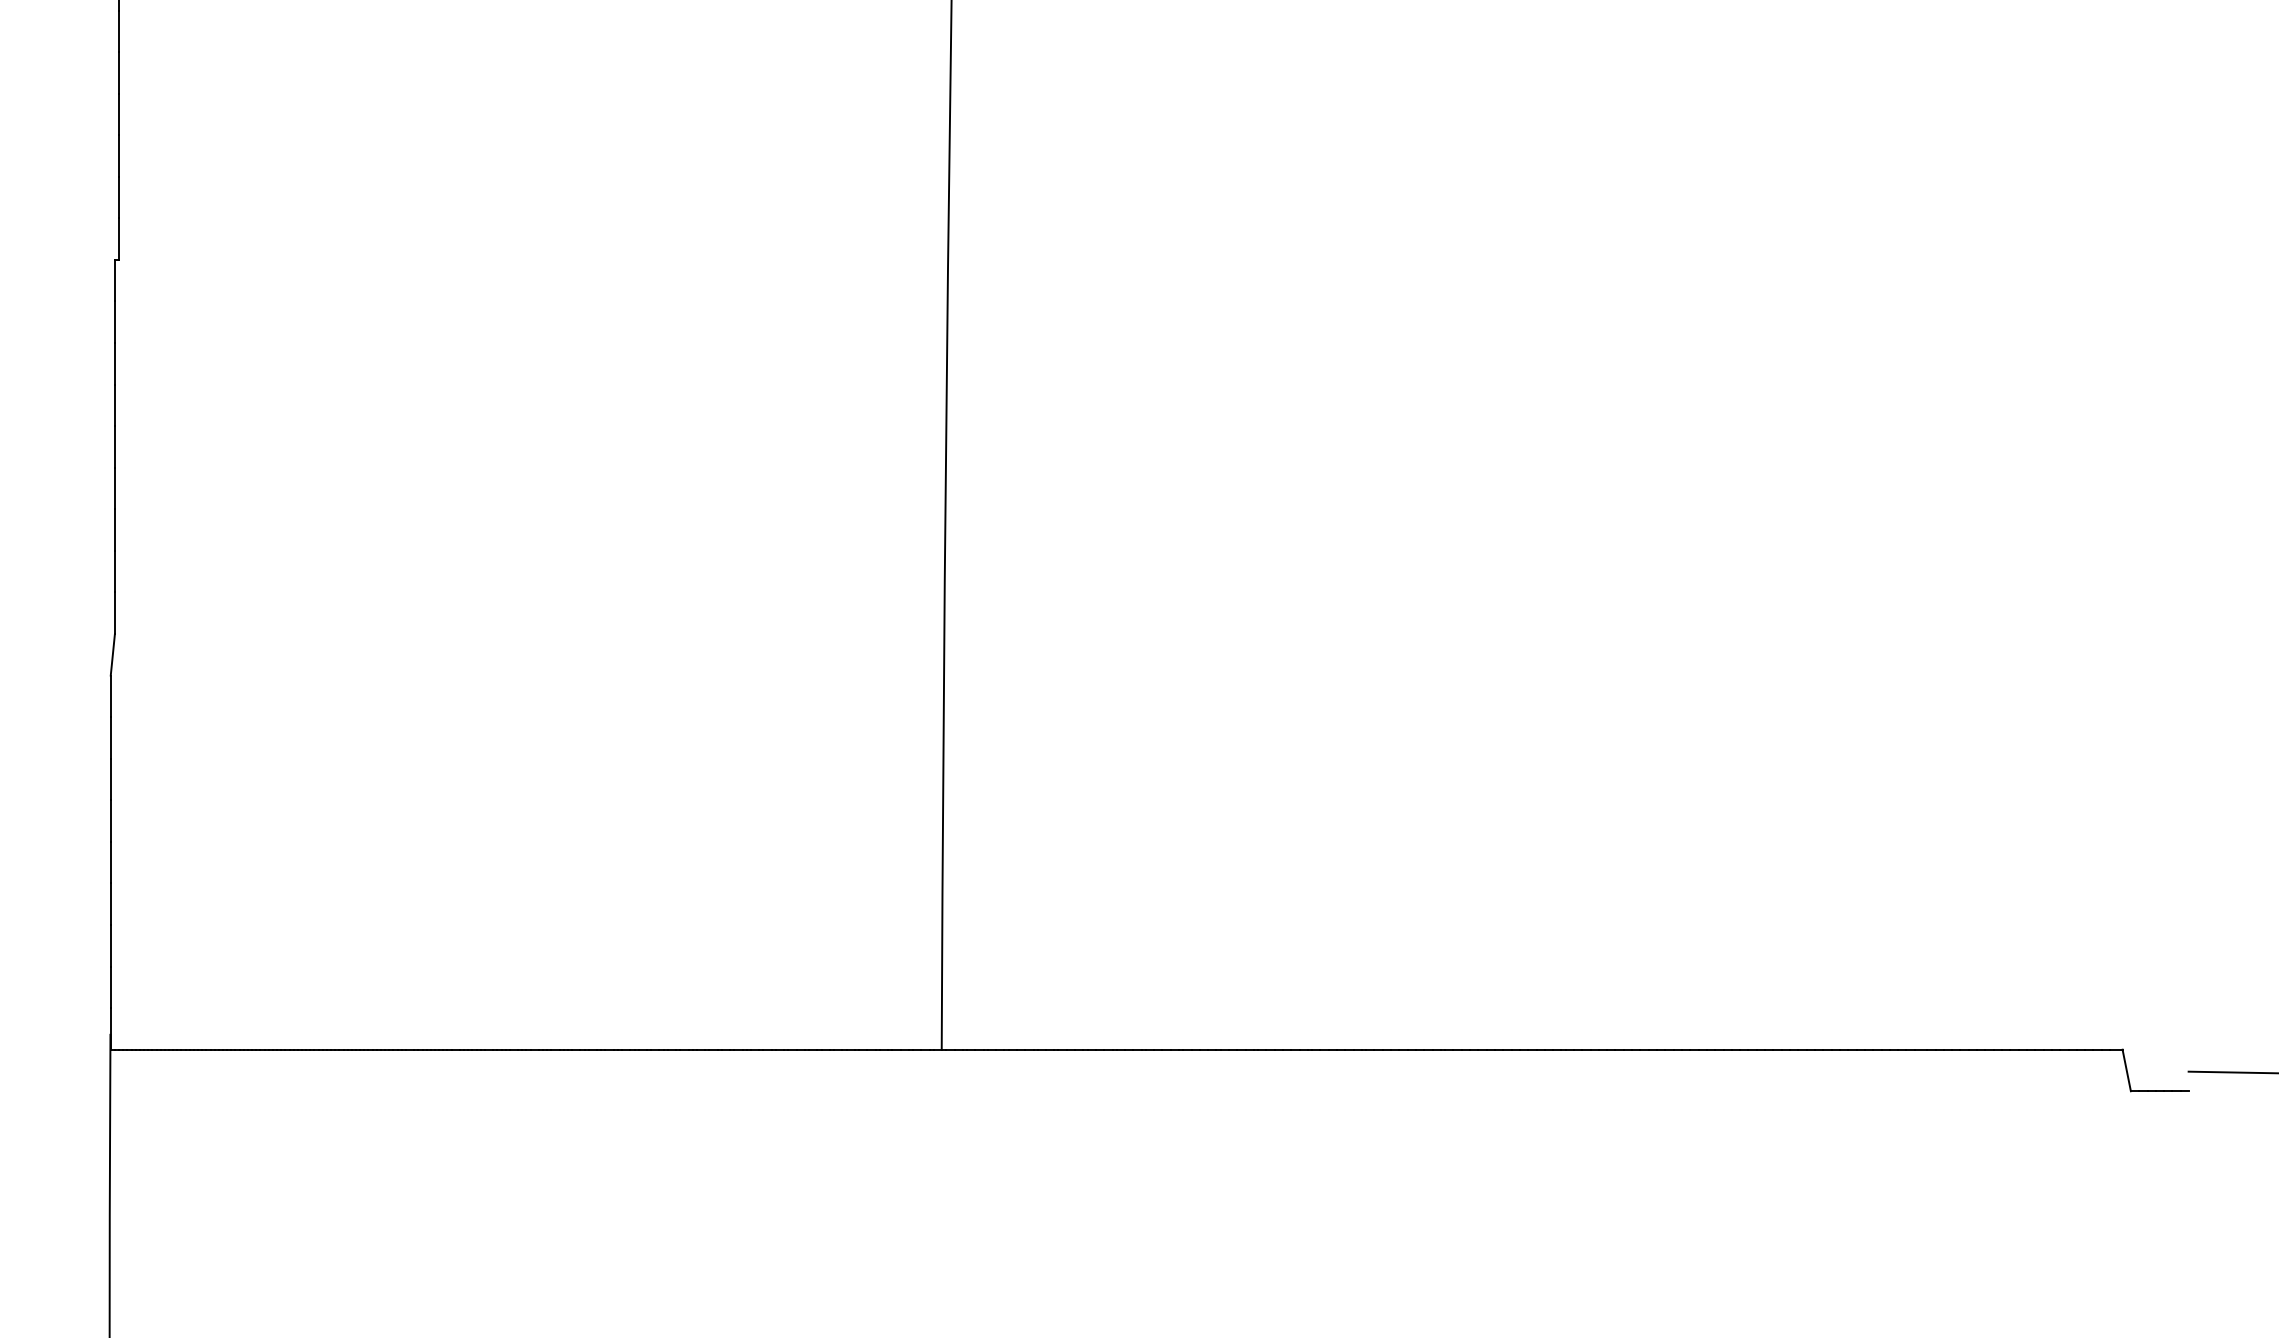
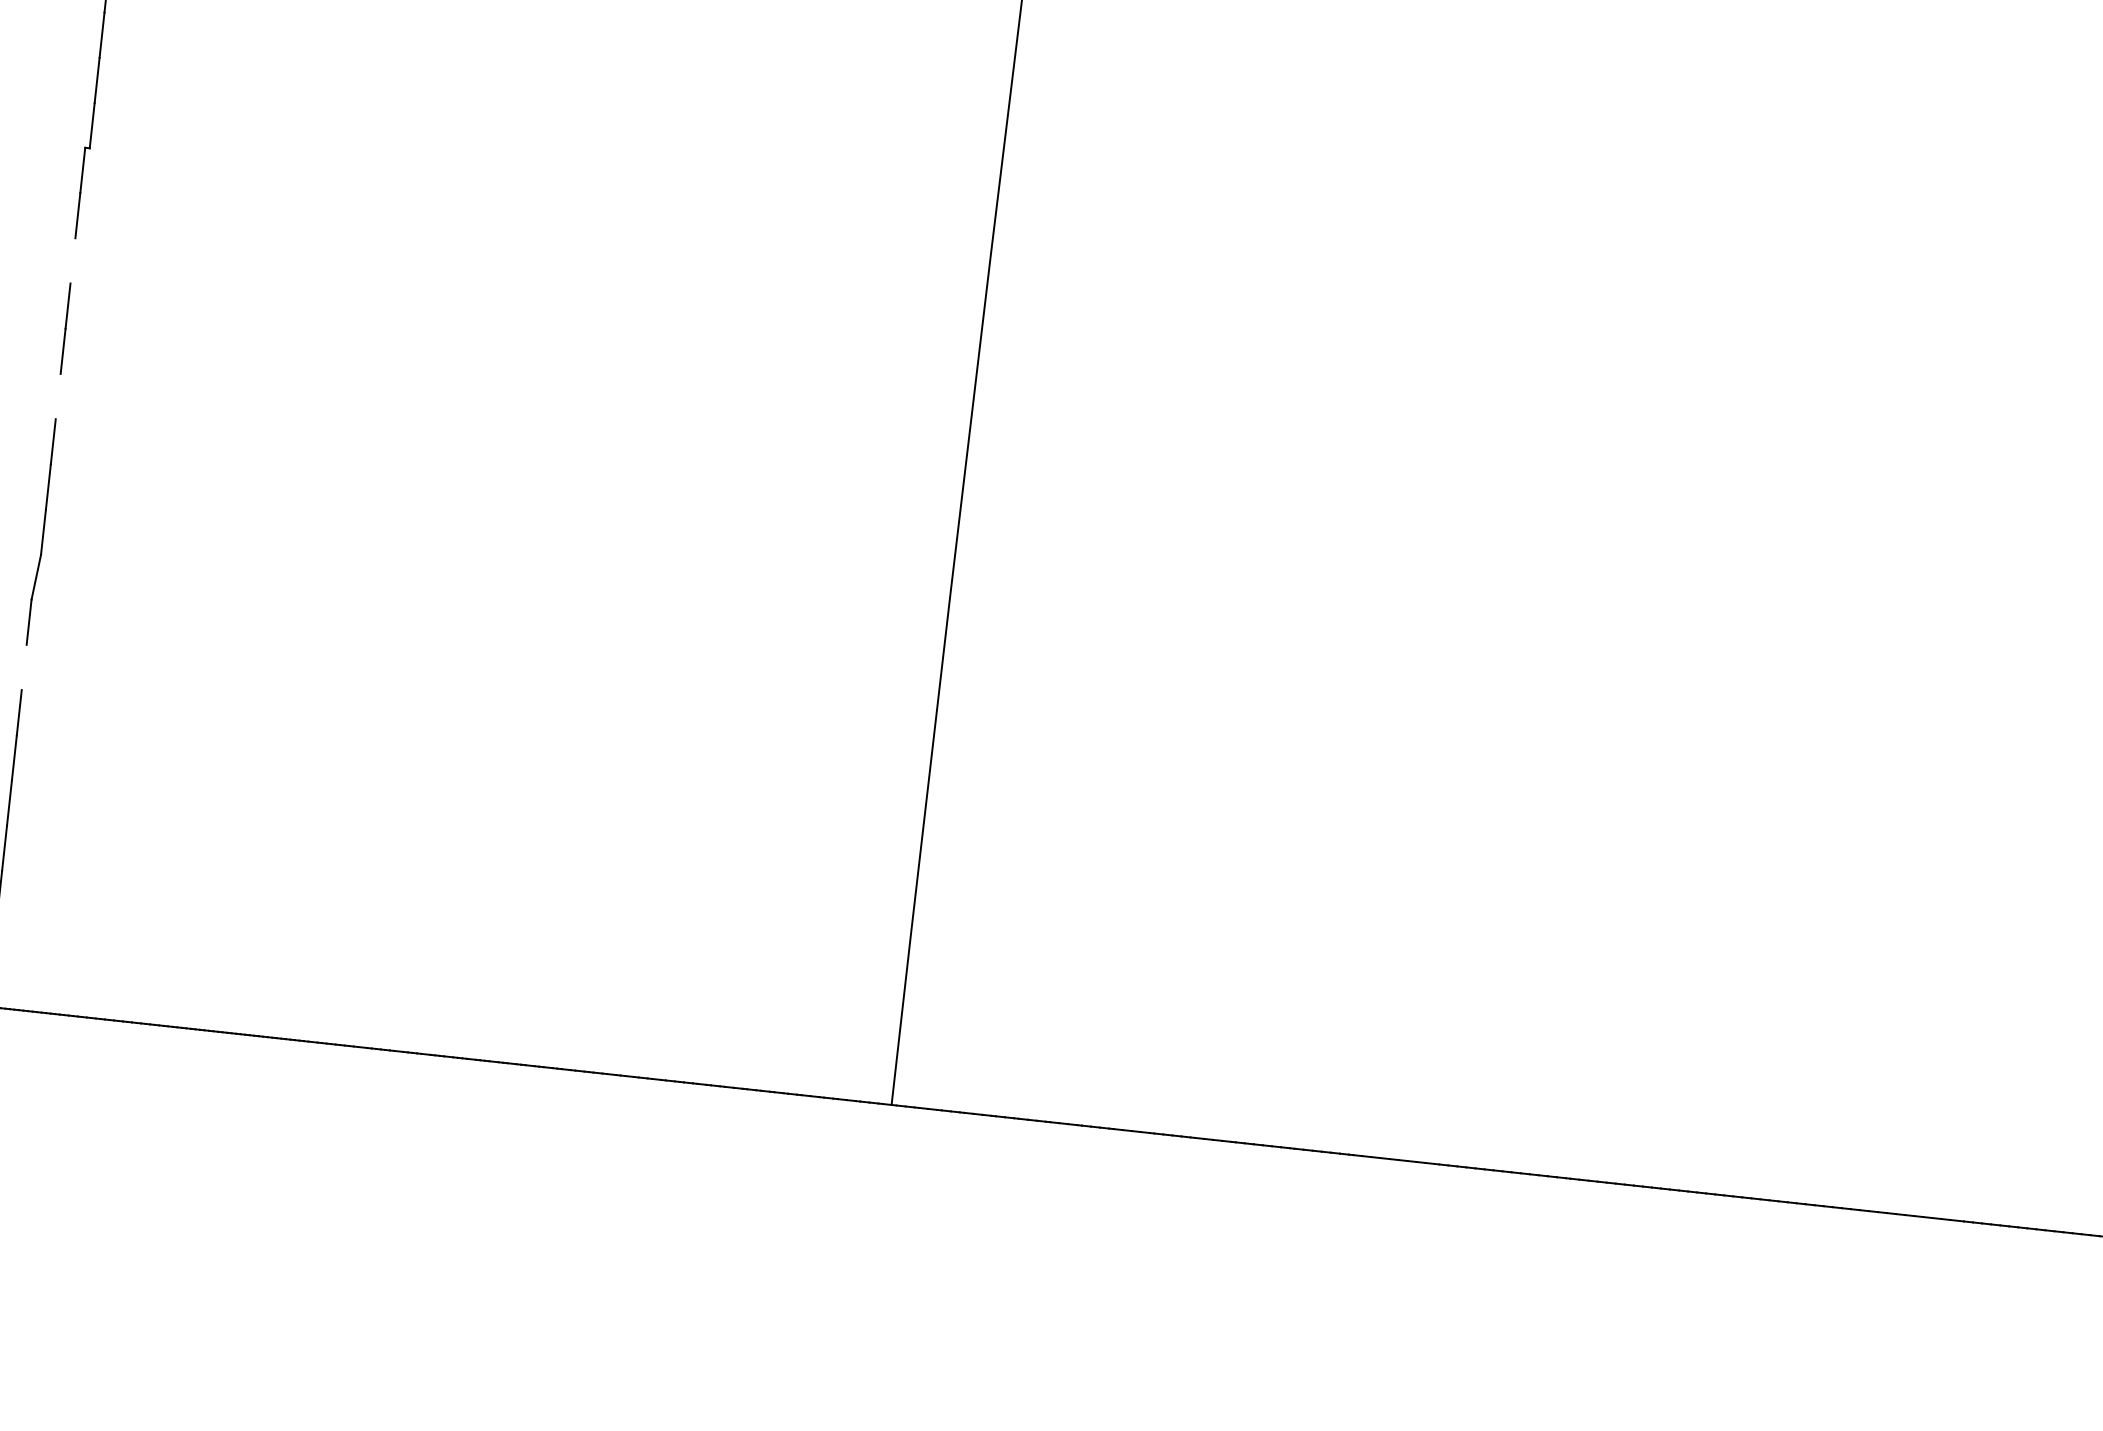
line: (114, 363) -> (72, 260), removed
line: (114, 488) -> (57, 396), removed
line: (110, 737) -> (23, 666), removed

